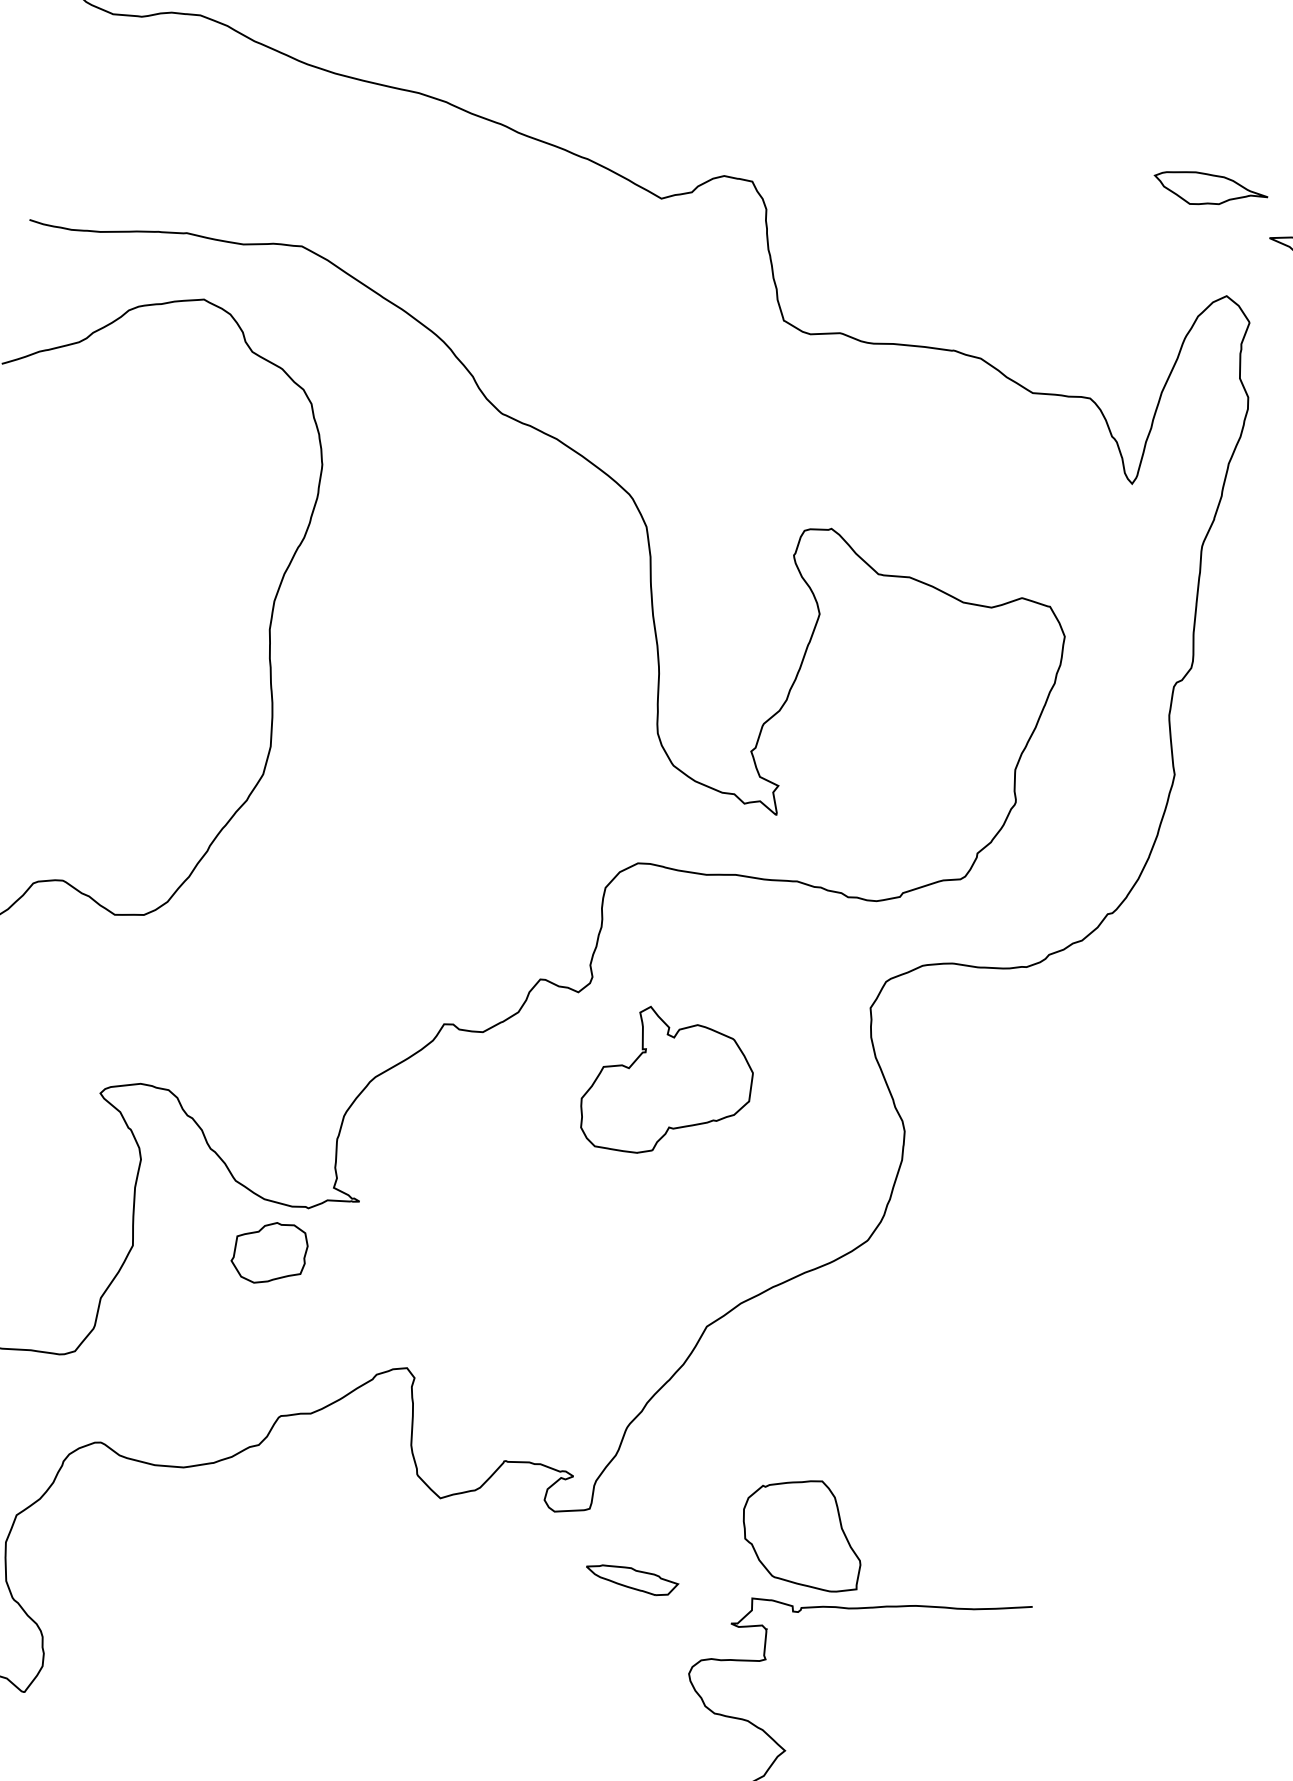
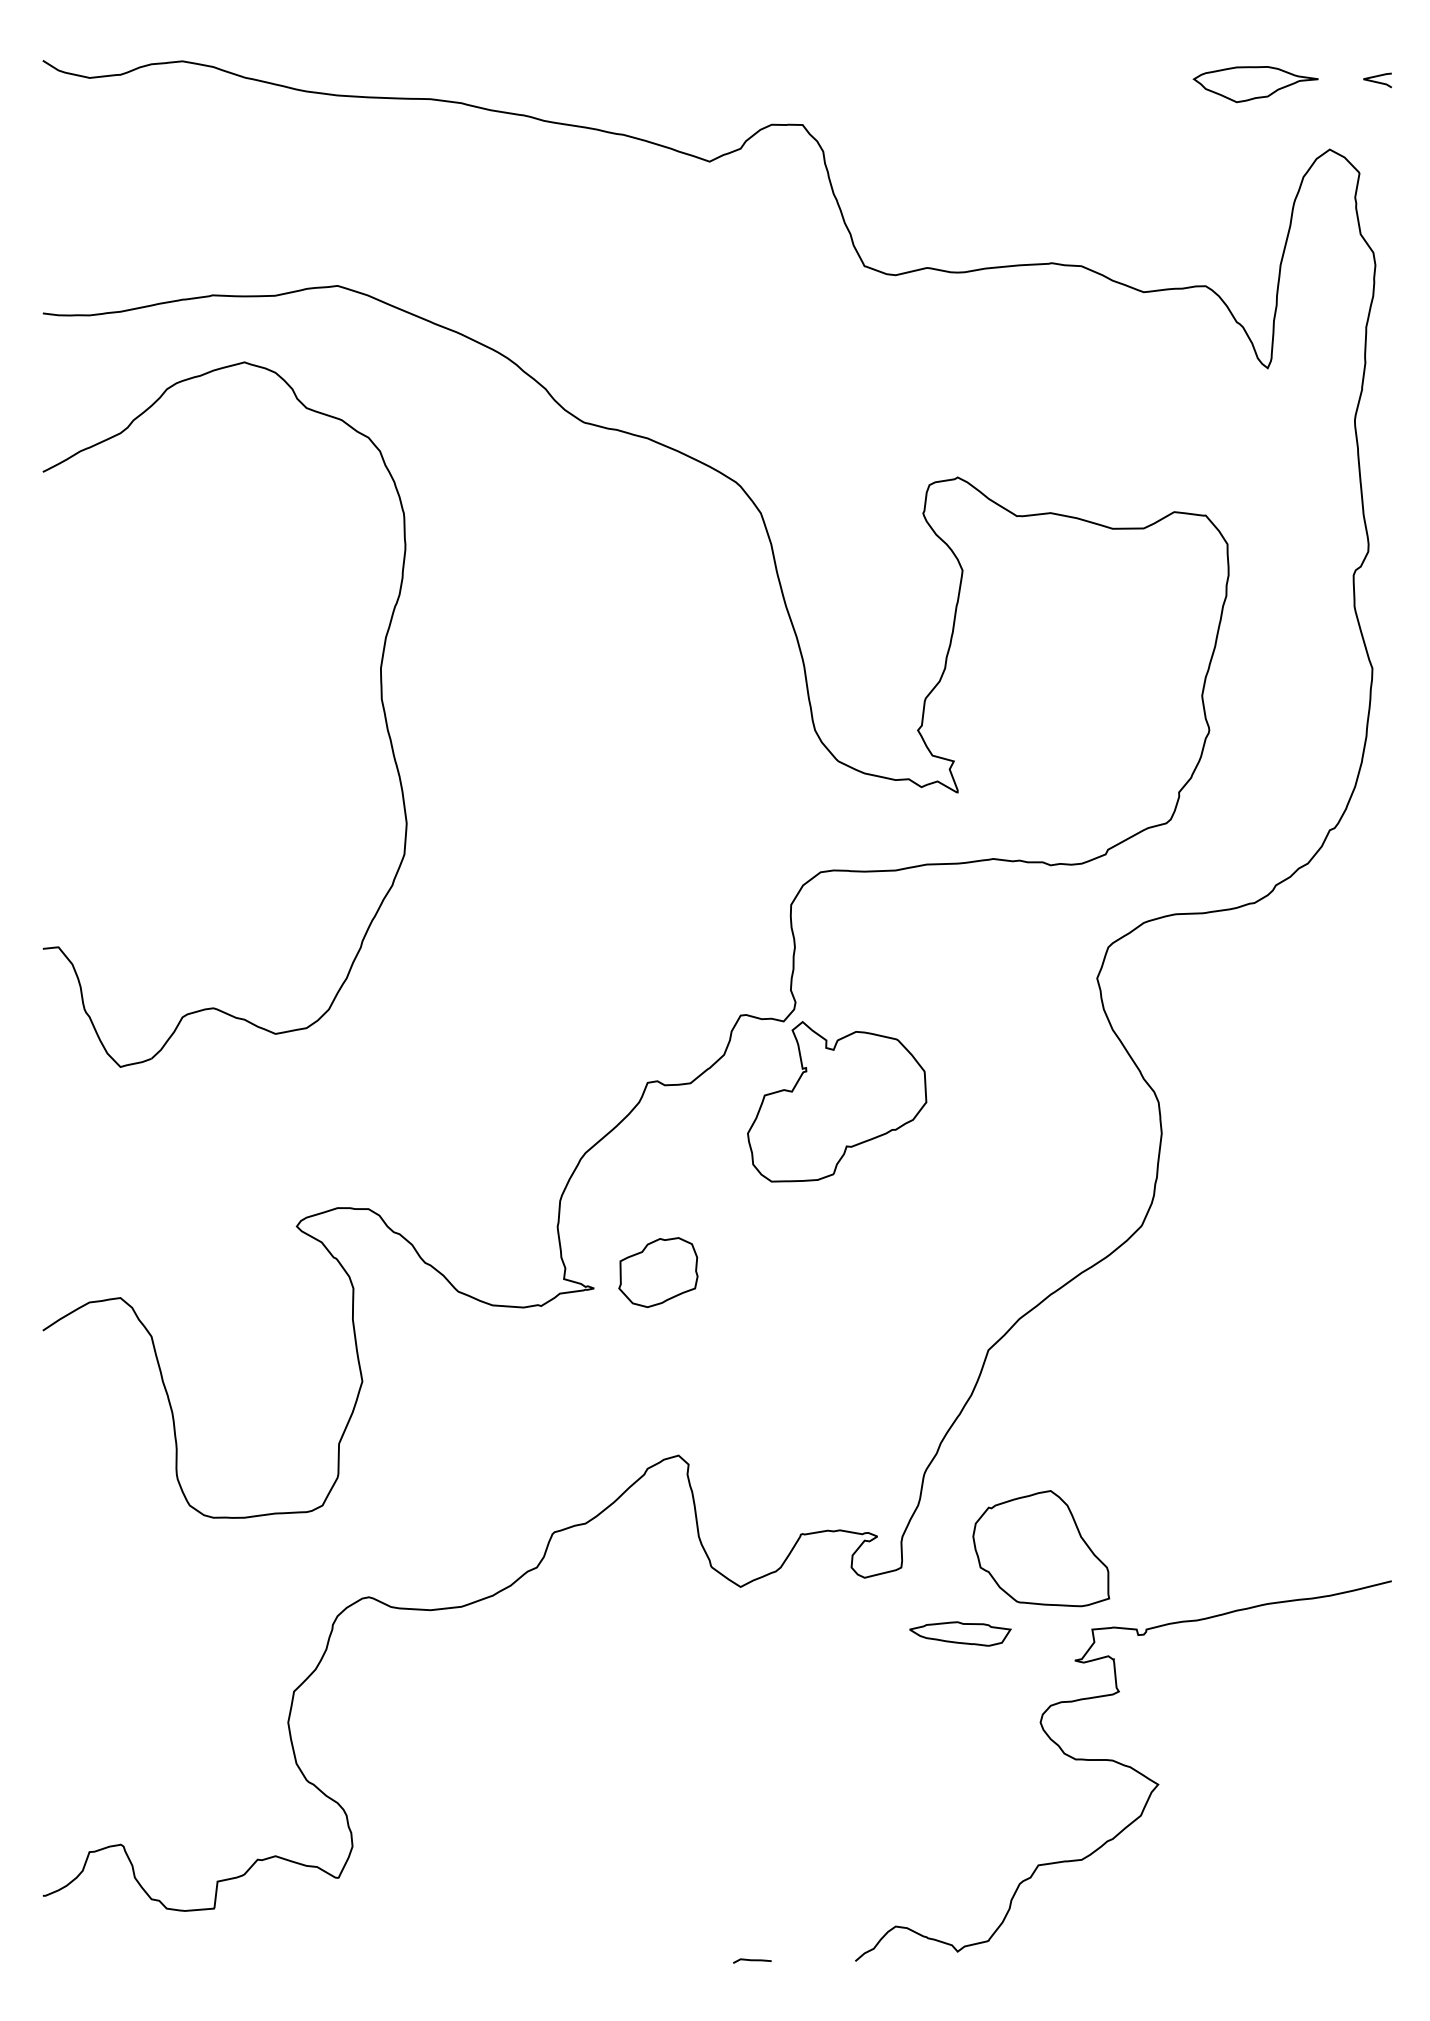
part: (1209, 191) -> (1255, 84), moved
part: (668, 1085) -> (837, 1101), moved
part: (269, 1253) -> (658, 1272), moved
part: (803, 1532) -> (1041, 1548), moved

